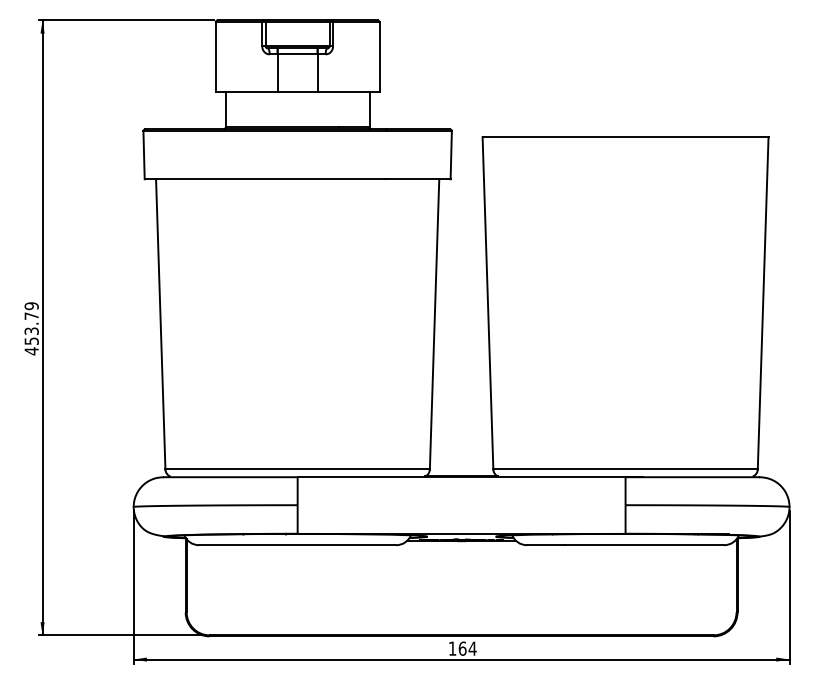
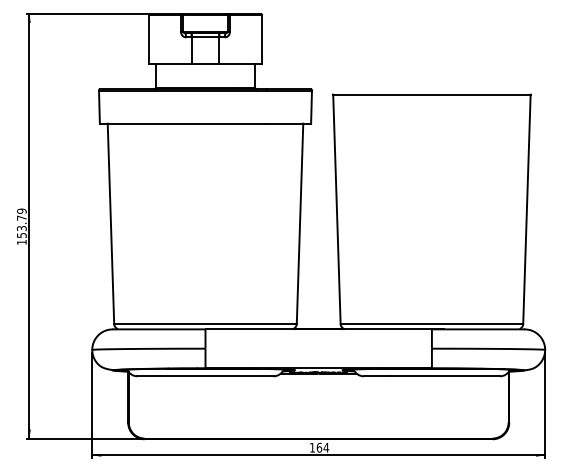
text: (31, 351) -> (21, 242), 453.79 -> 153.79

